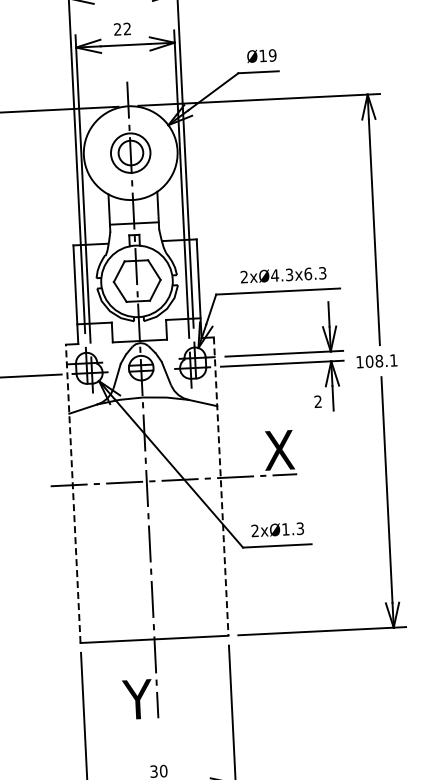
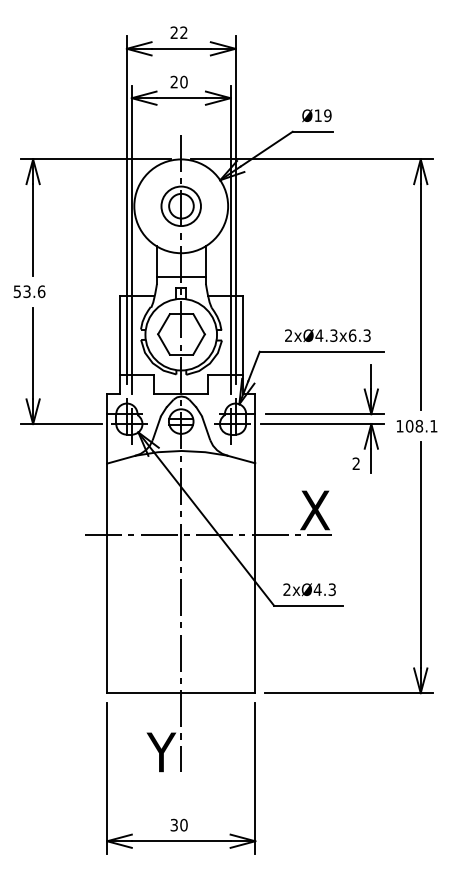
text: (126, 28) -> (183, 81), 22 -> 20
line: (221, 487) -> (255, 544), dashed -> solid
line: (73, 493) -> (107, 543), dashed -> solid
text: (285, 529) -> (317, 589), 2xØ1.3 -> 2xØ4.3

